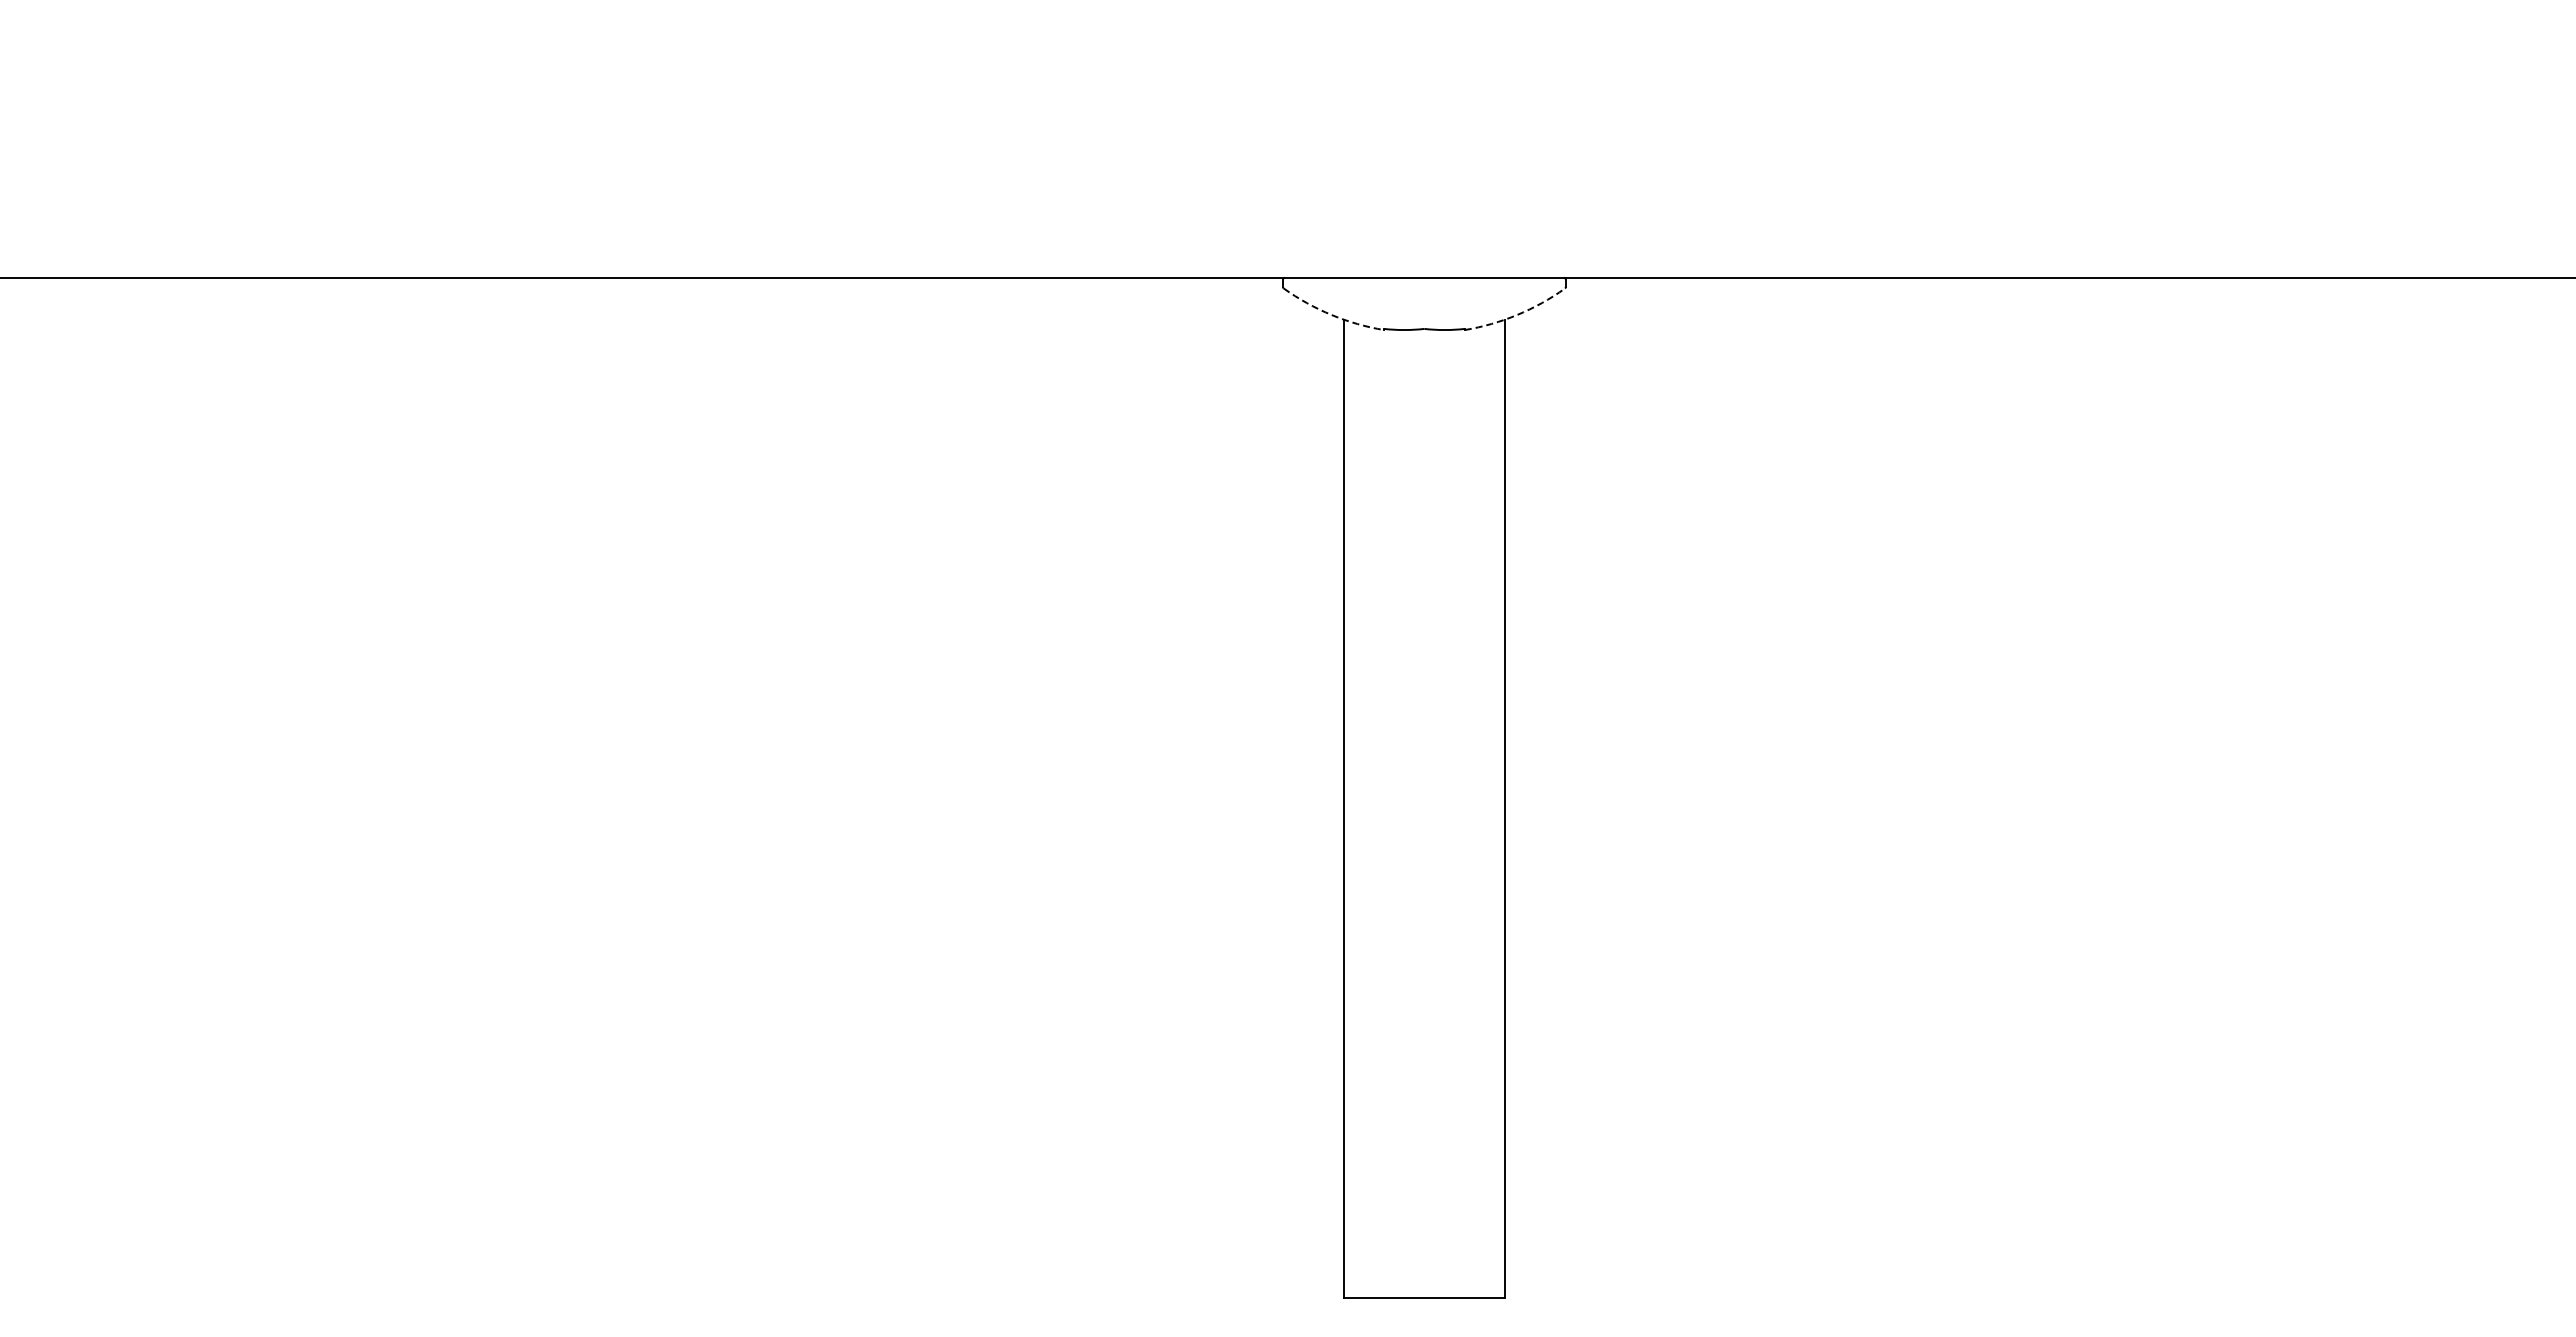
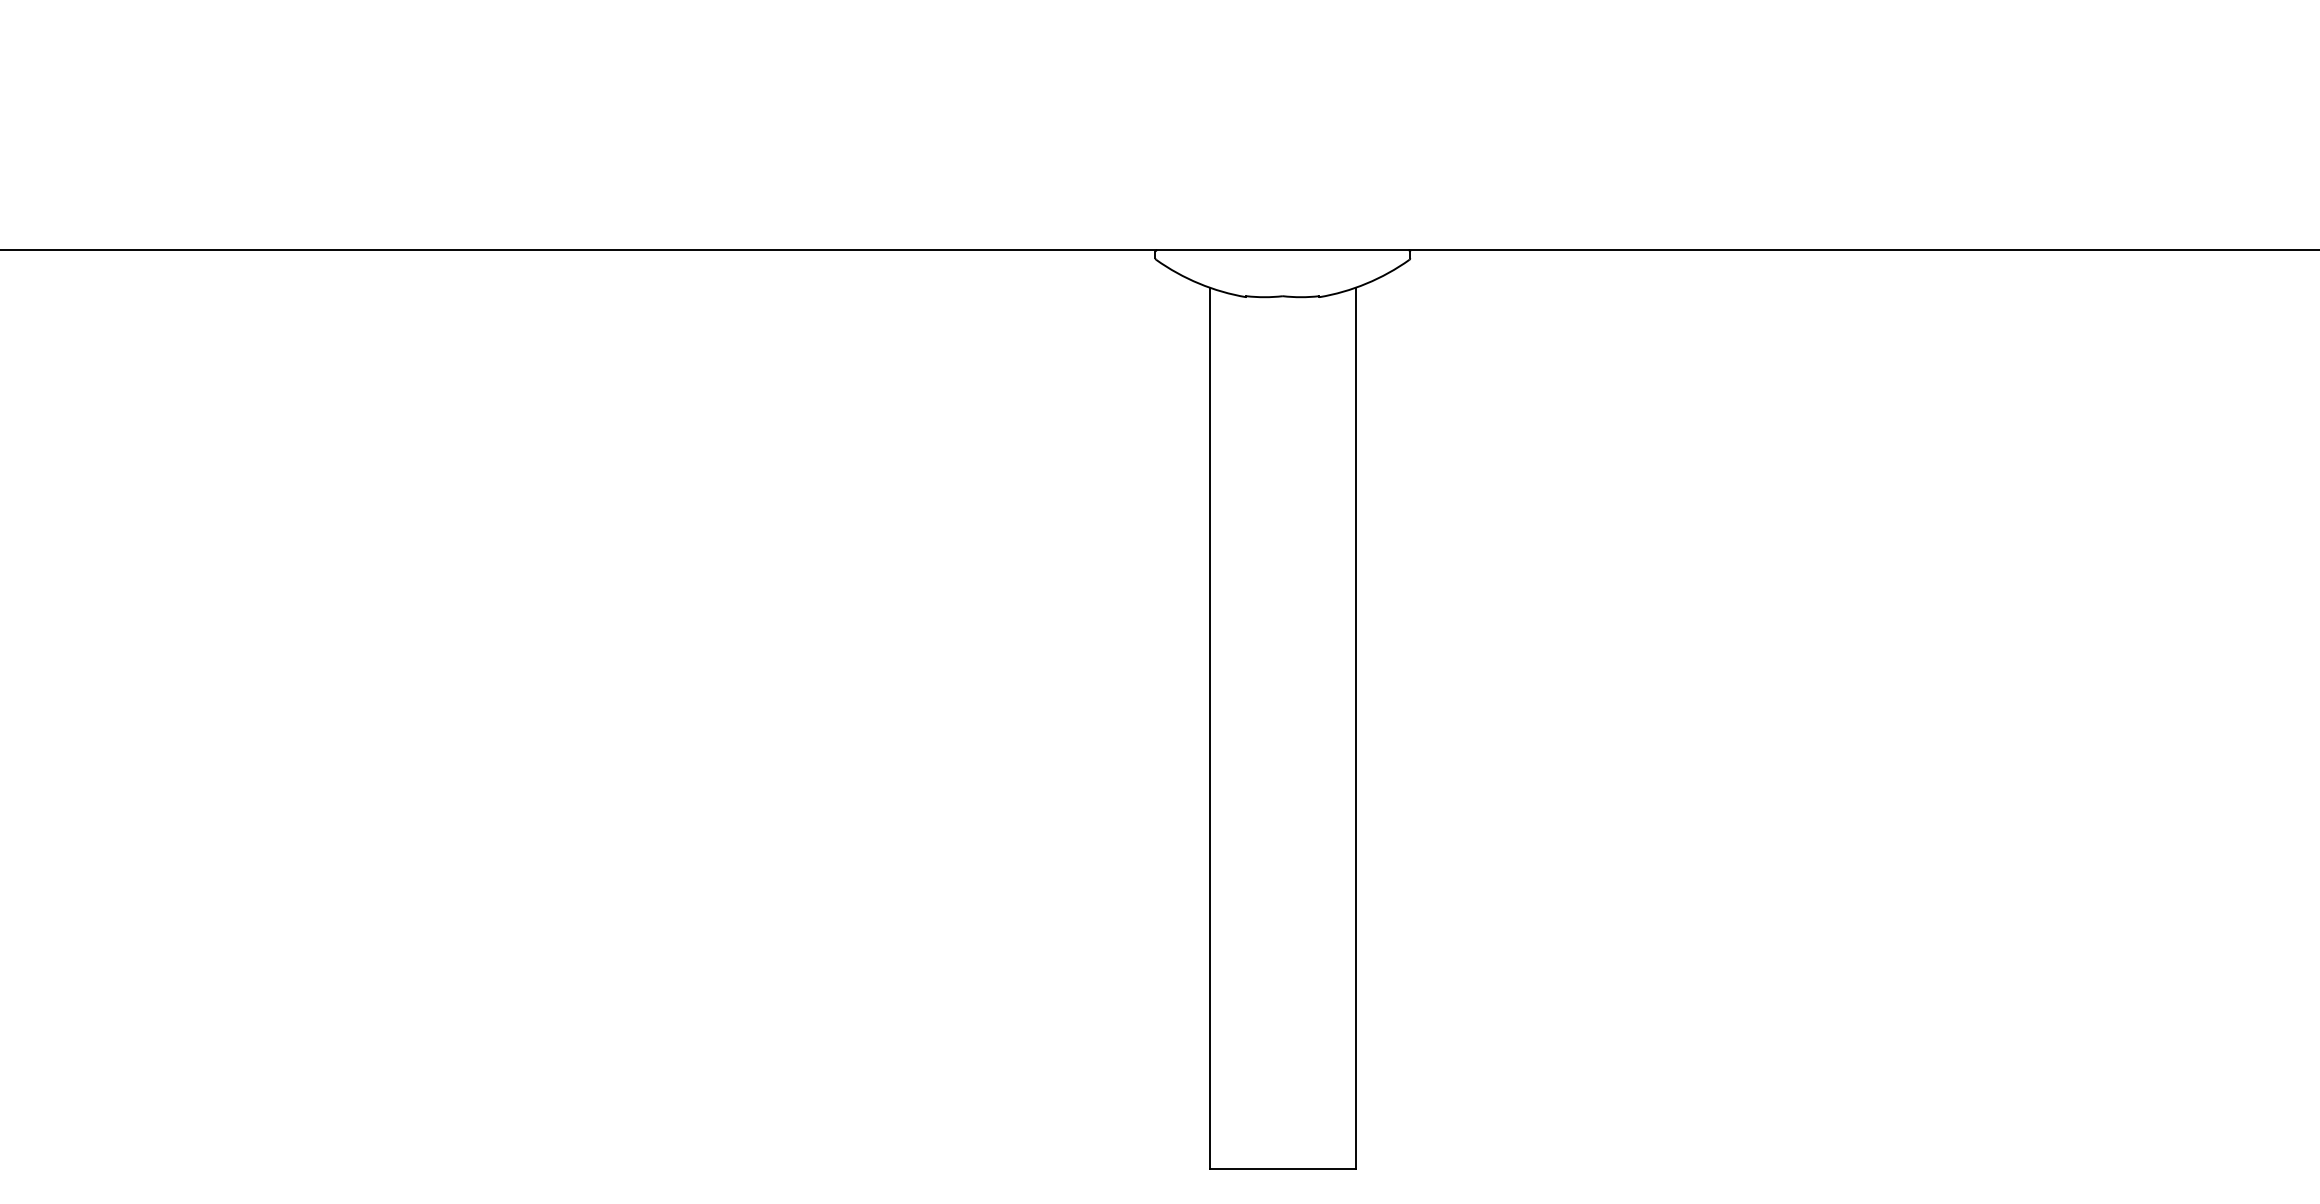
arc: (1331, 314) -> (1199, 283), dashed -> solid
arc: (1517, 314) -> (1366, 283), dashed -> solid

